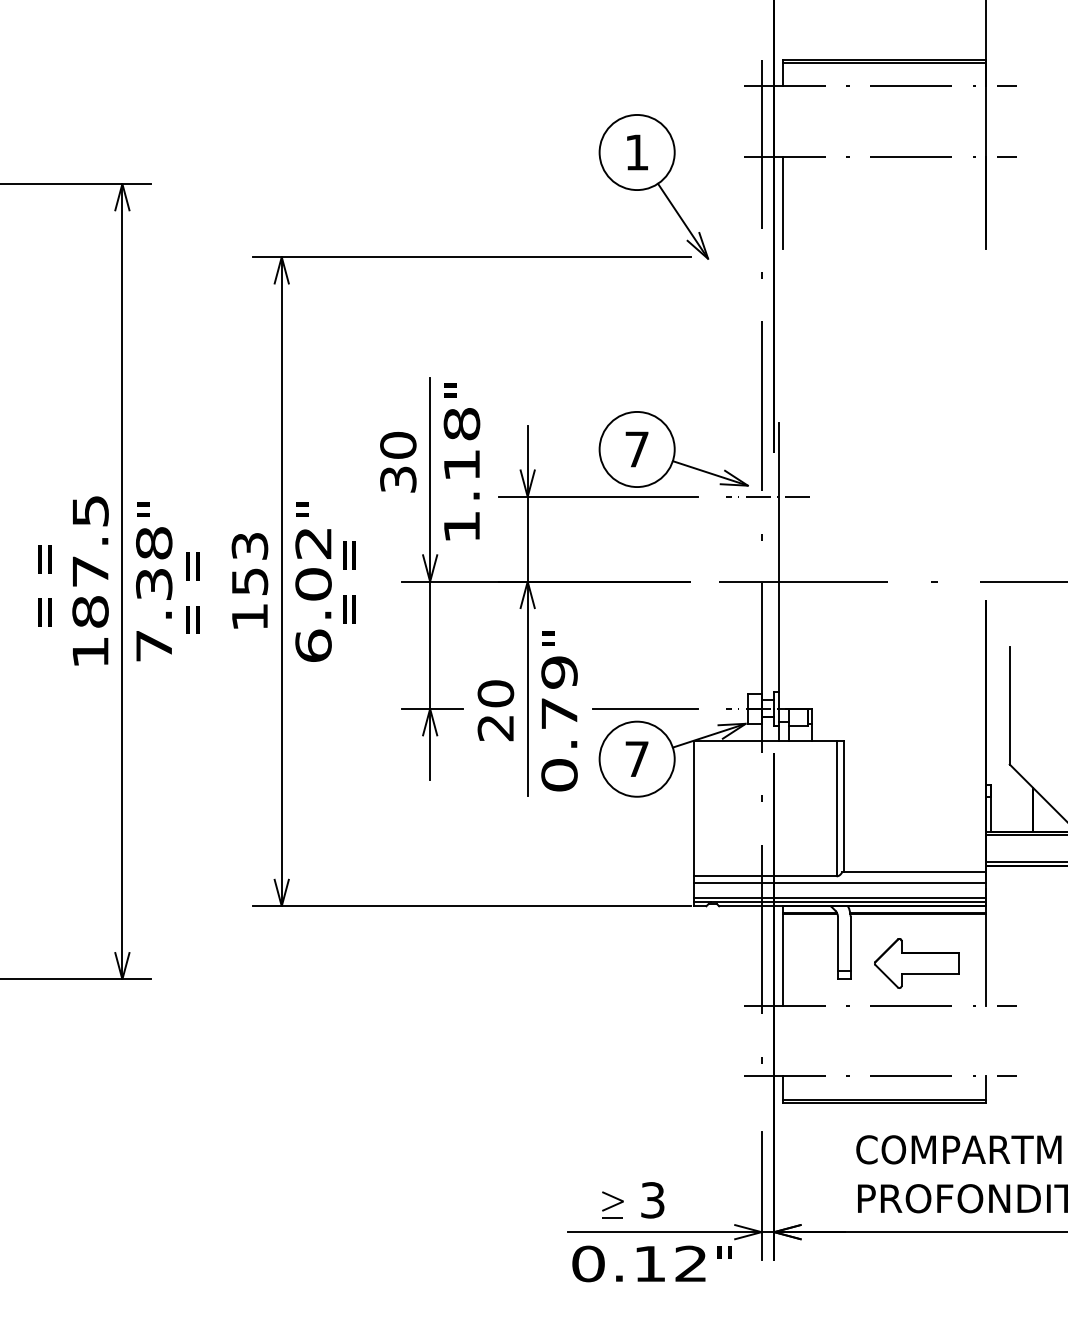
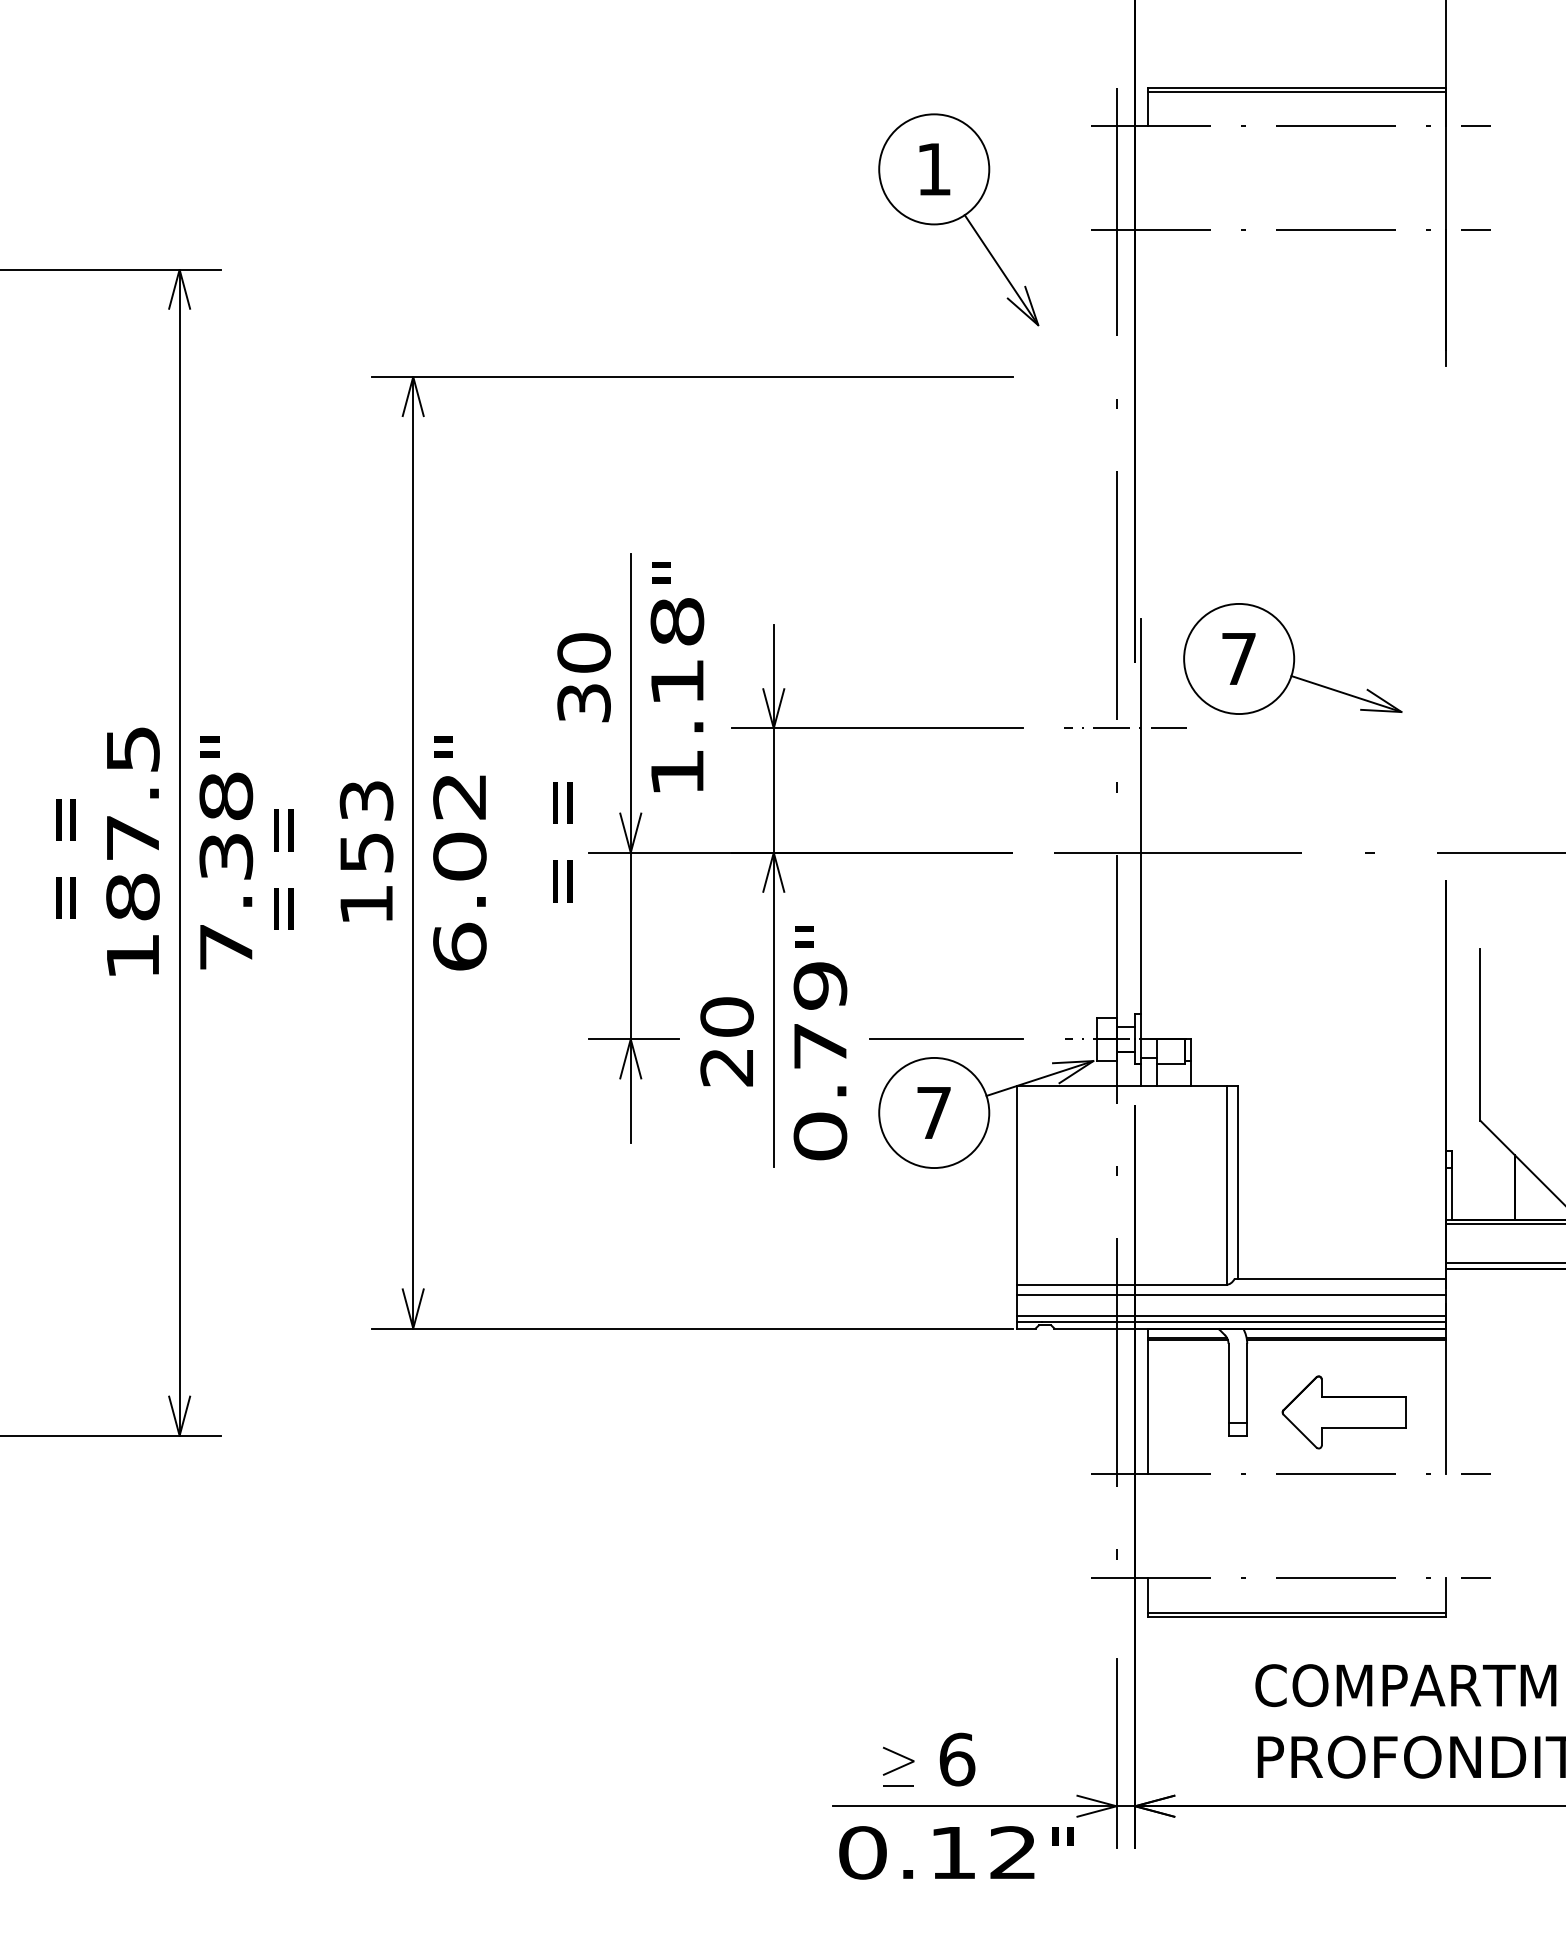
part: (653, 186) -> (958, 219), moved
line: (782, 202) -> (1147, 296), removed
part: (673, 449) -> (1292, 658), moved
text: (349, 582) -> (562, 842), moved
text: (653, 1200) -> (958, 1759), 3 -> 6

